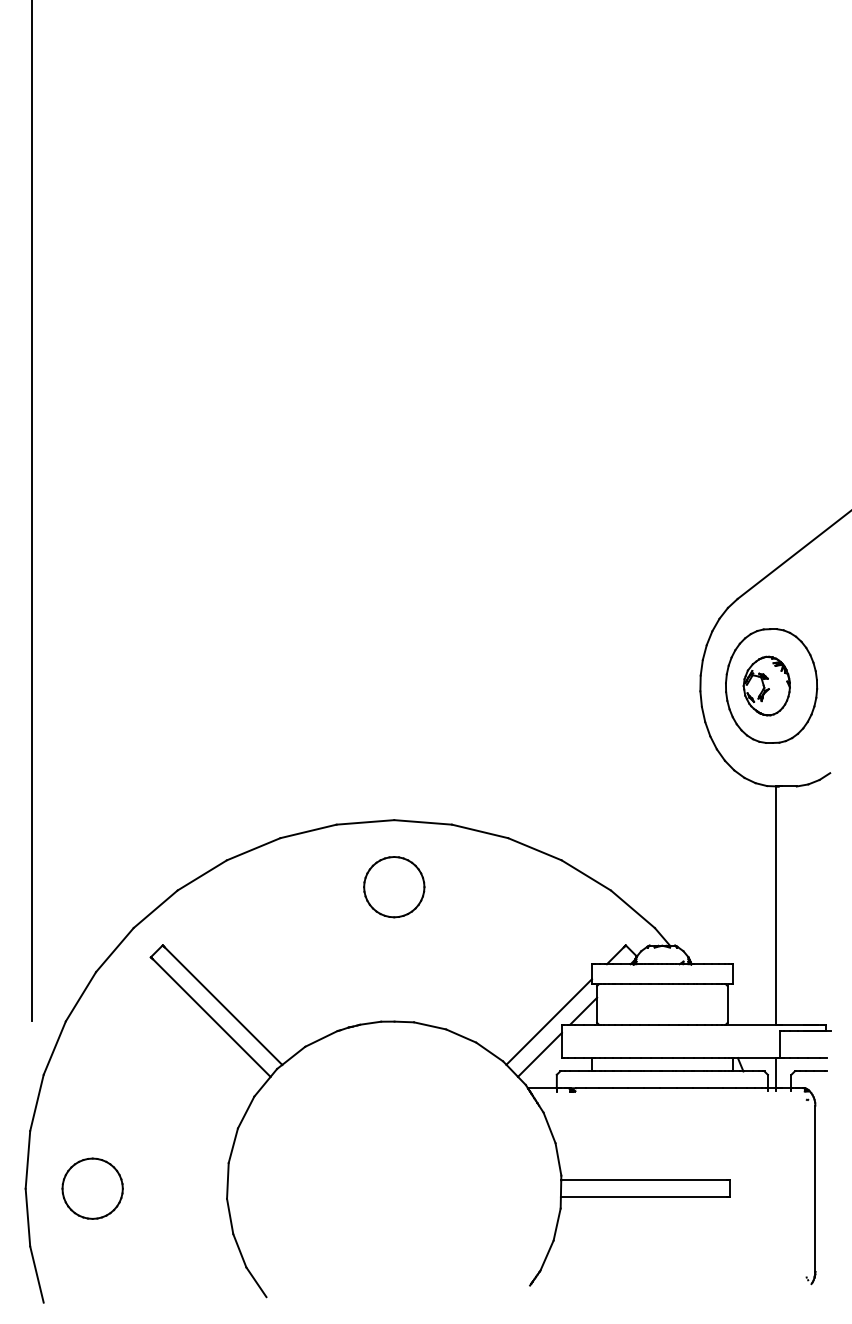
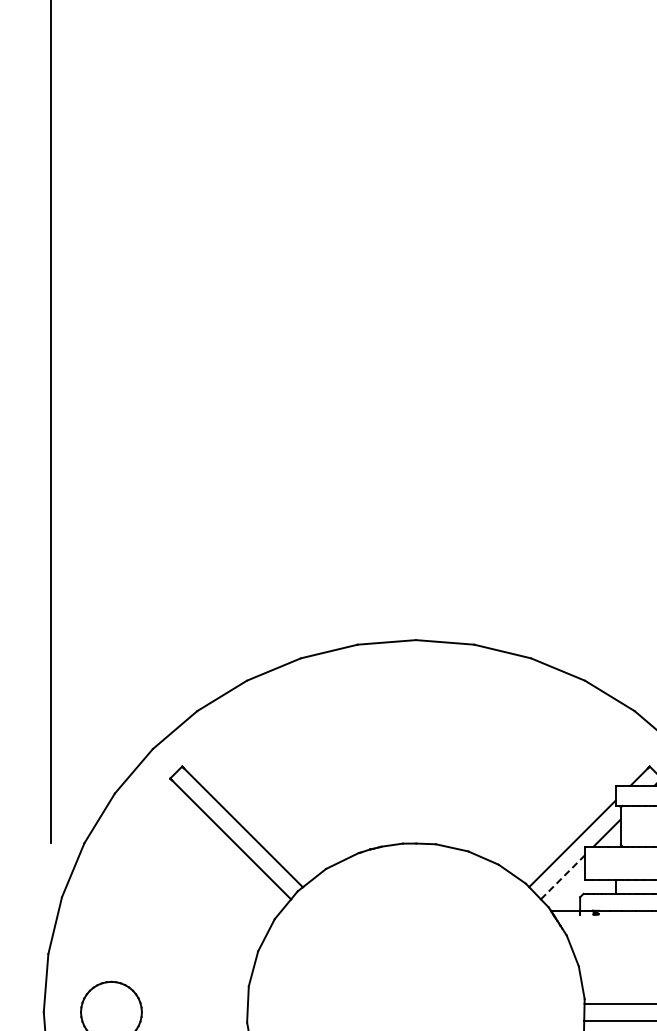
part: (394, 887) -> (416, 708), removed
line: (540, 1054) -> (563, 876), solid -> dashed

